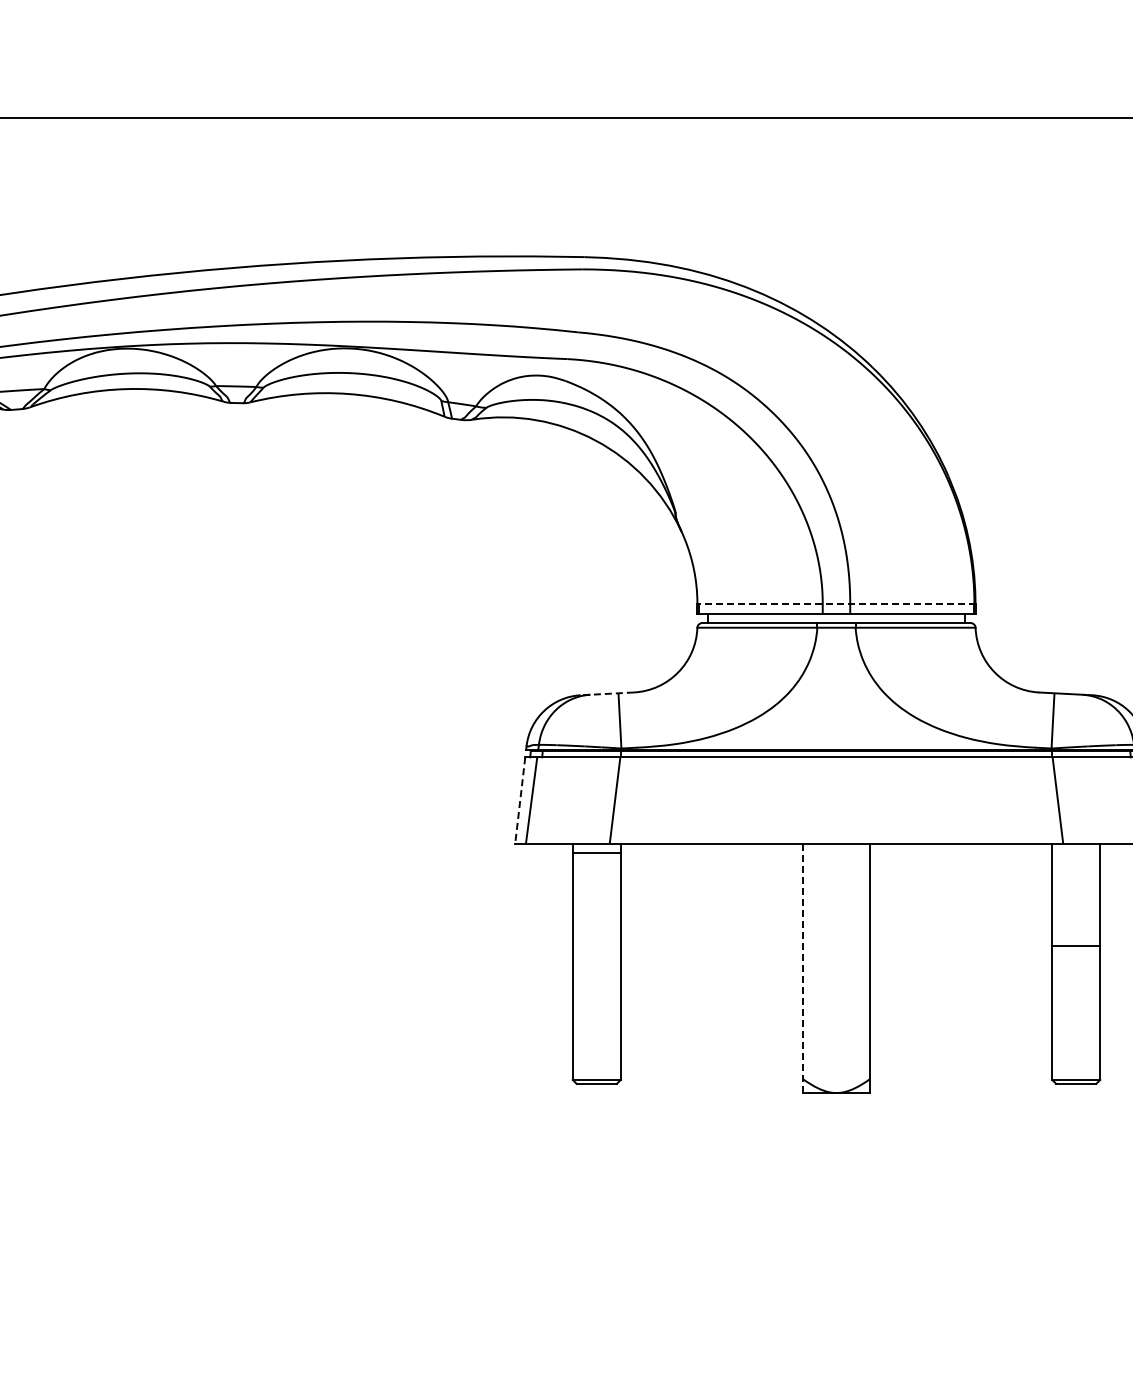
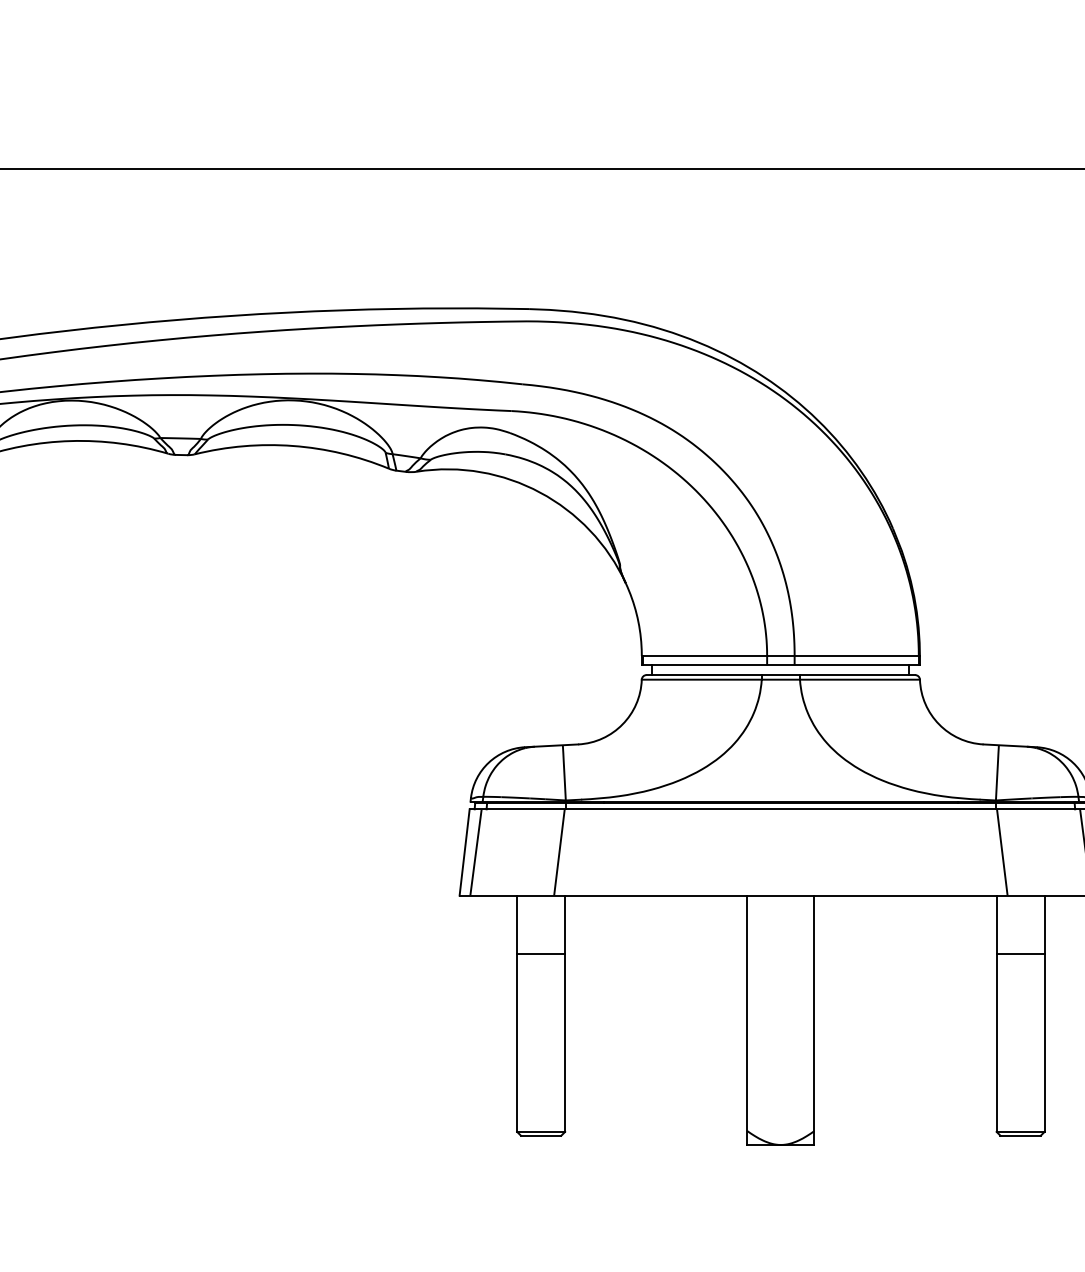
line: (835, 603) -> (779, 655), dashed -> solid
line: (607, 693) -> (551, 745), dashed -> solid
line: (520, 801) -> (464, 853), dashed -> solid
line: (596, 852) -> (540, 953), moved
line: (1076, 945) -> (1020, 953), moved
line: (802, 968) -> (746, 1020), dashed -> solid

